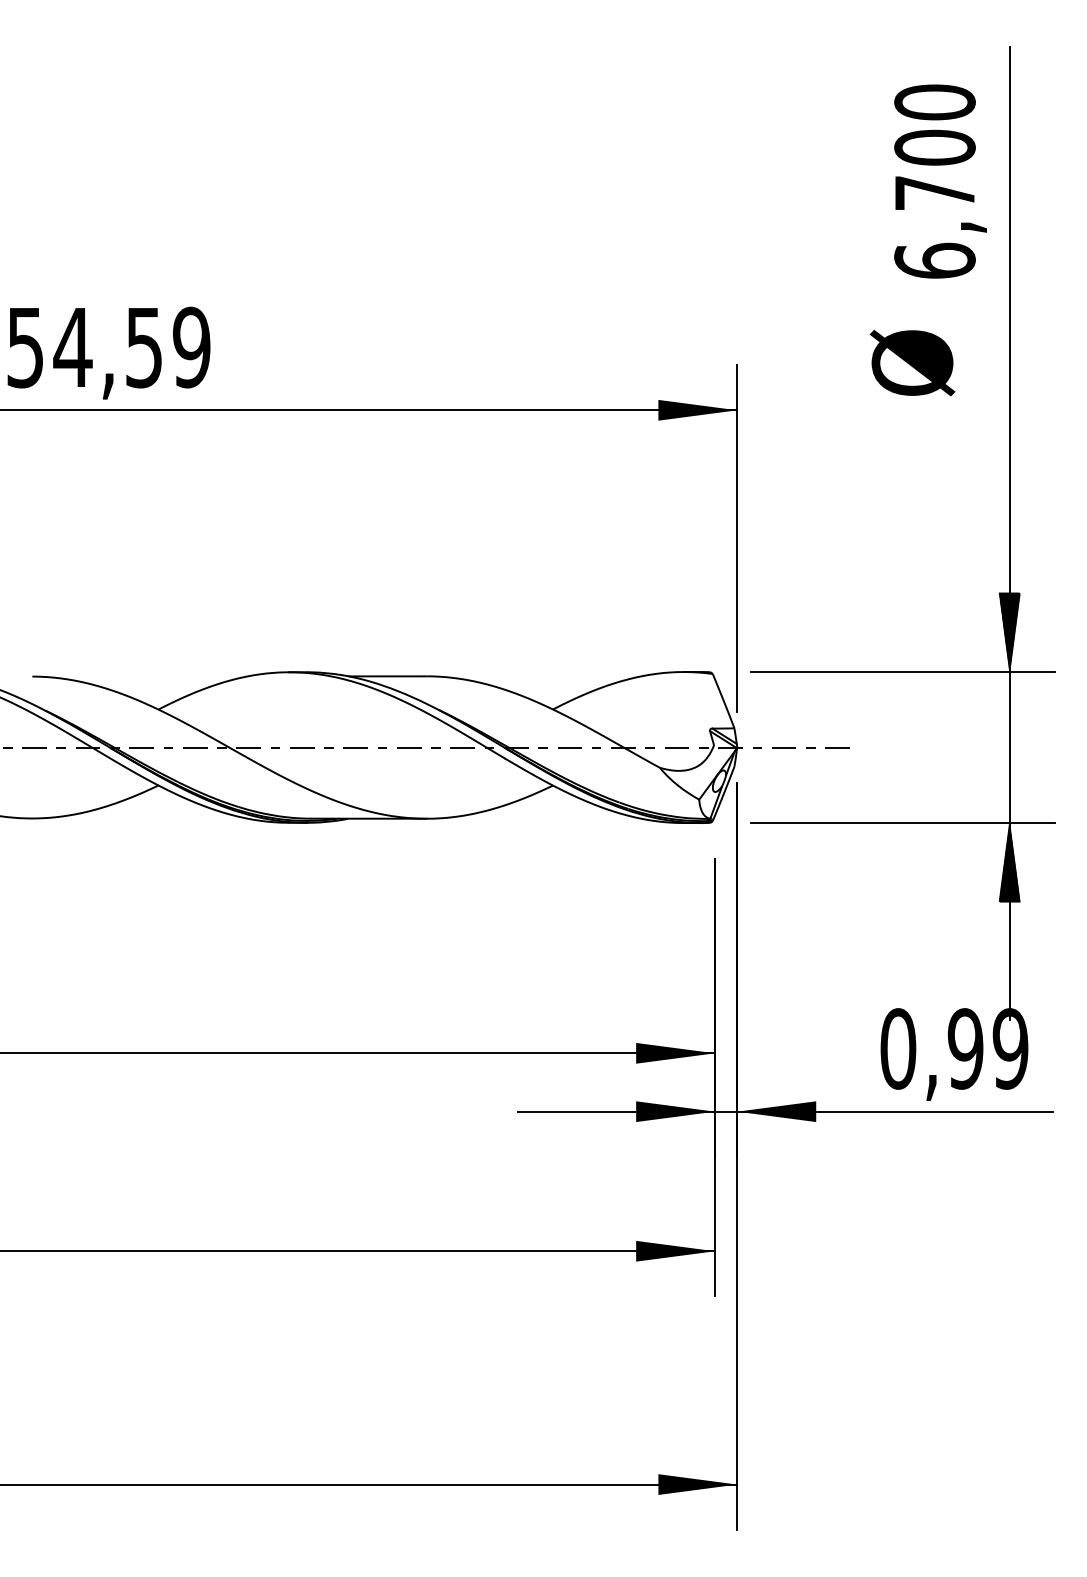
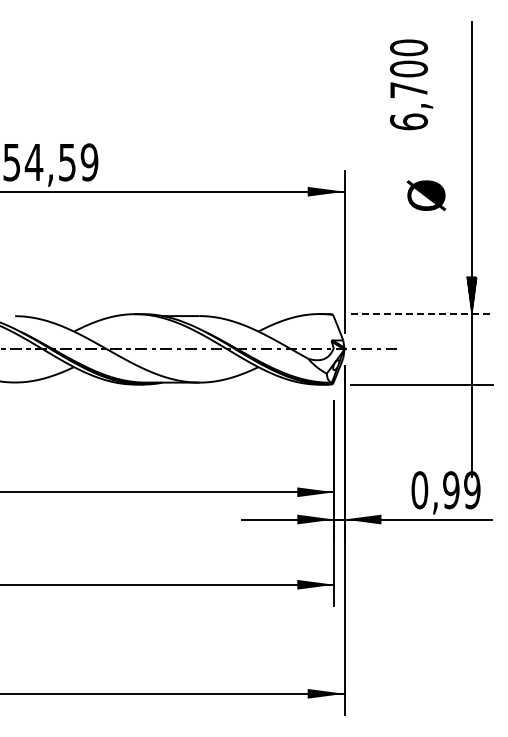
text: (940, 180) -> (411, 84), moved
text: (912, 362) -> (426, 195), moved
line: (904, 672) -> (422, 314), solid -> dashed
hatch: (1008, 861) -> (471, 402), removed

